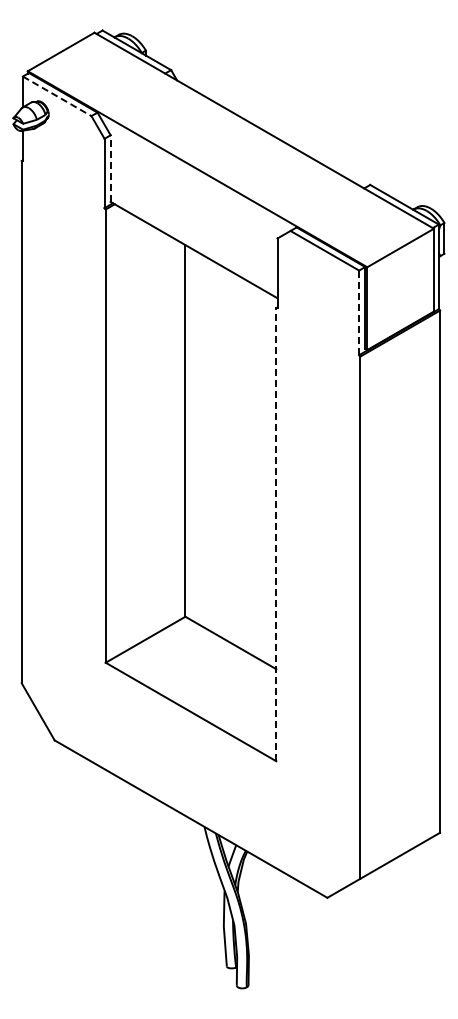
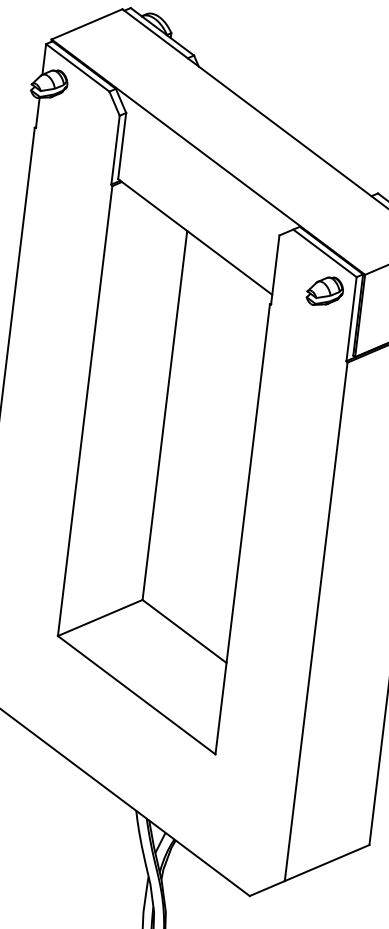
line: (57, 96) -> (78, 68), dashed -> solid
line: (110, 168) -> (122, 145), dashed -> solid
part: (329, 288) -> (325, 291), added
line: (359, 313) -> (351, 319), dashed -> solid
line: (276, 534) -> (242, 529), dashed -> solid

